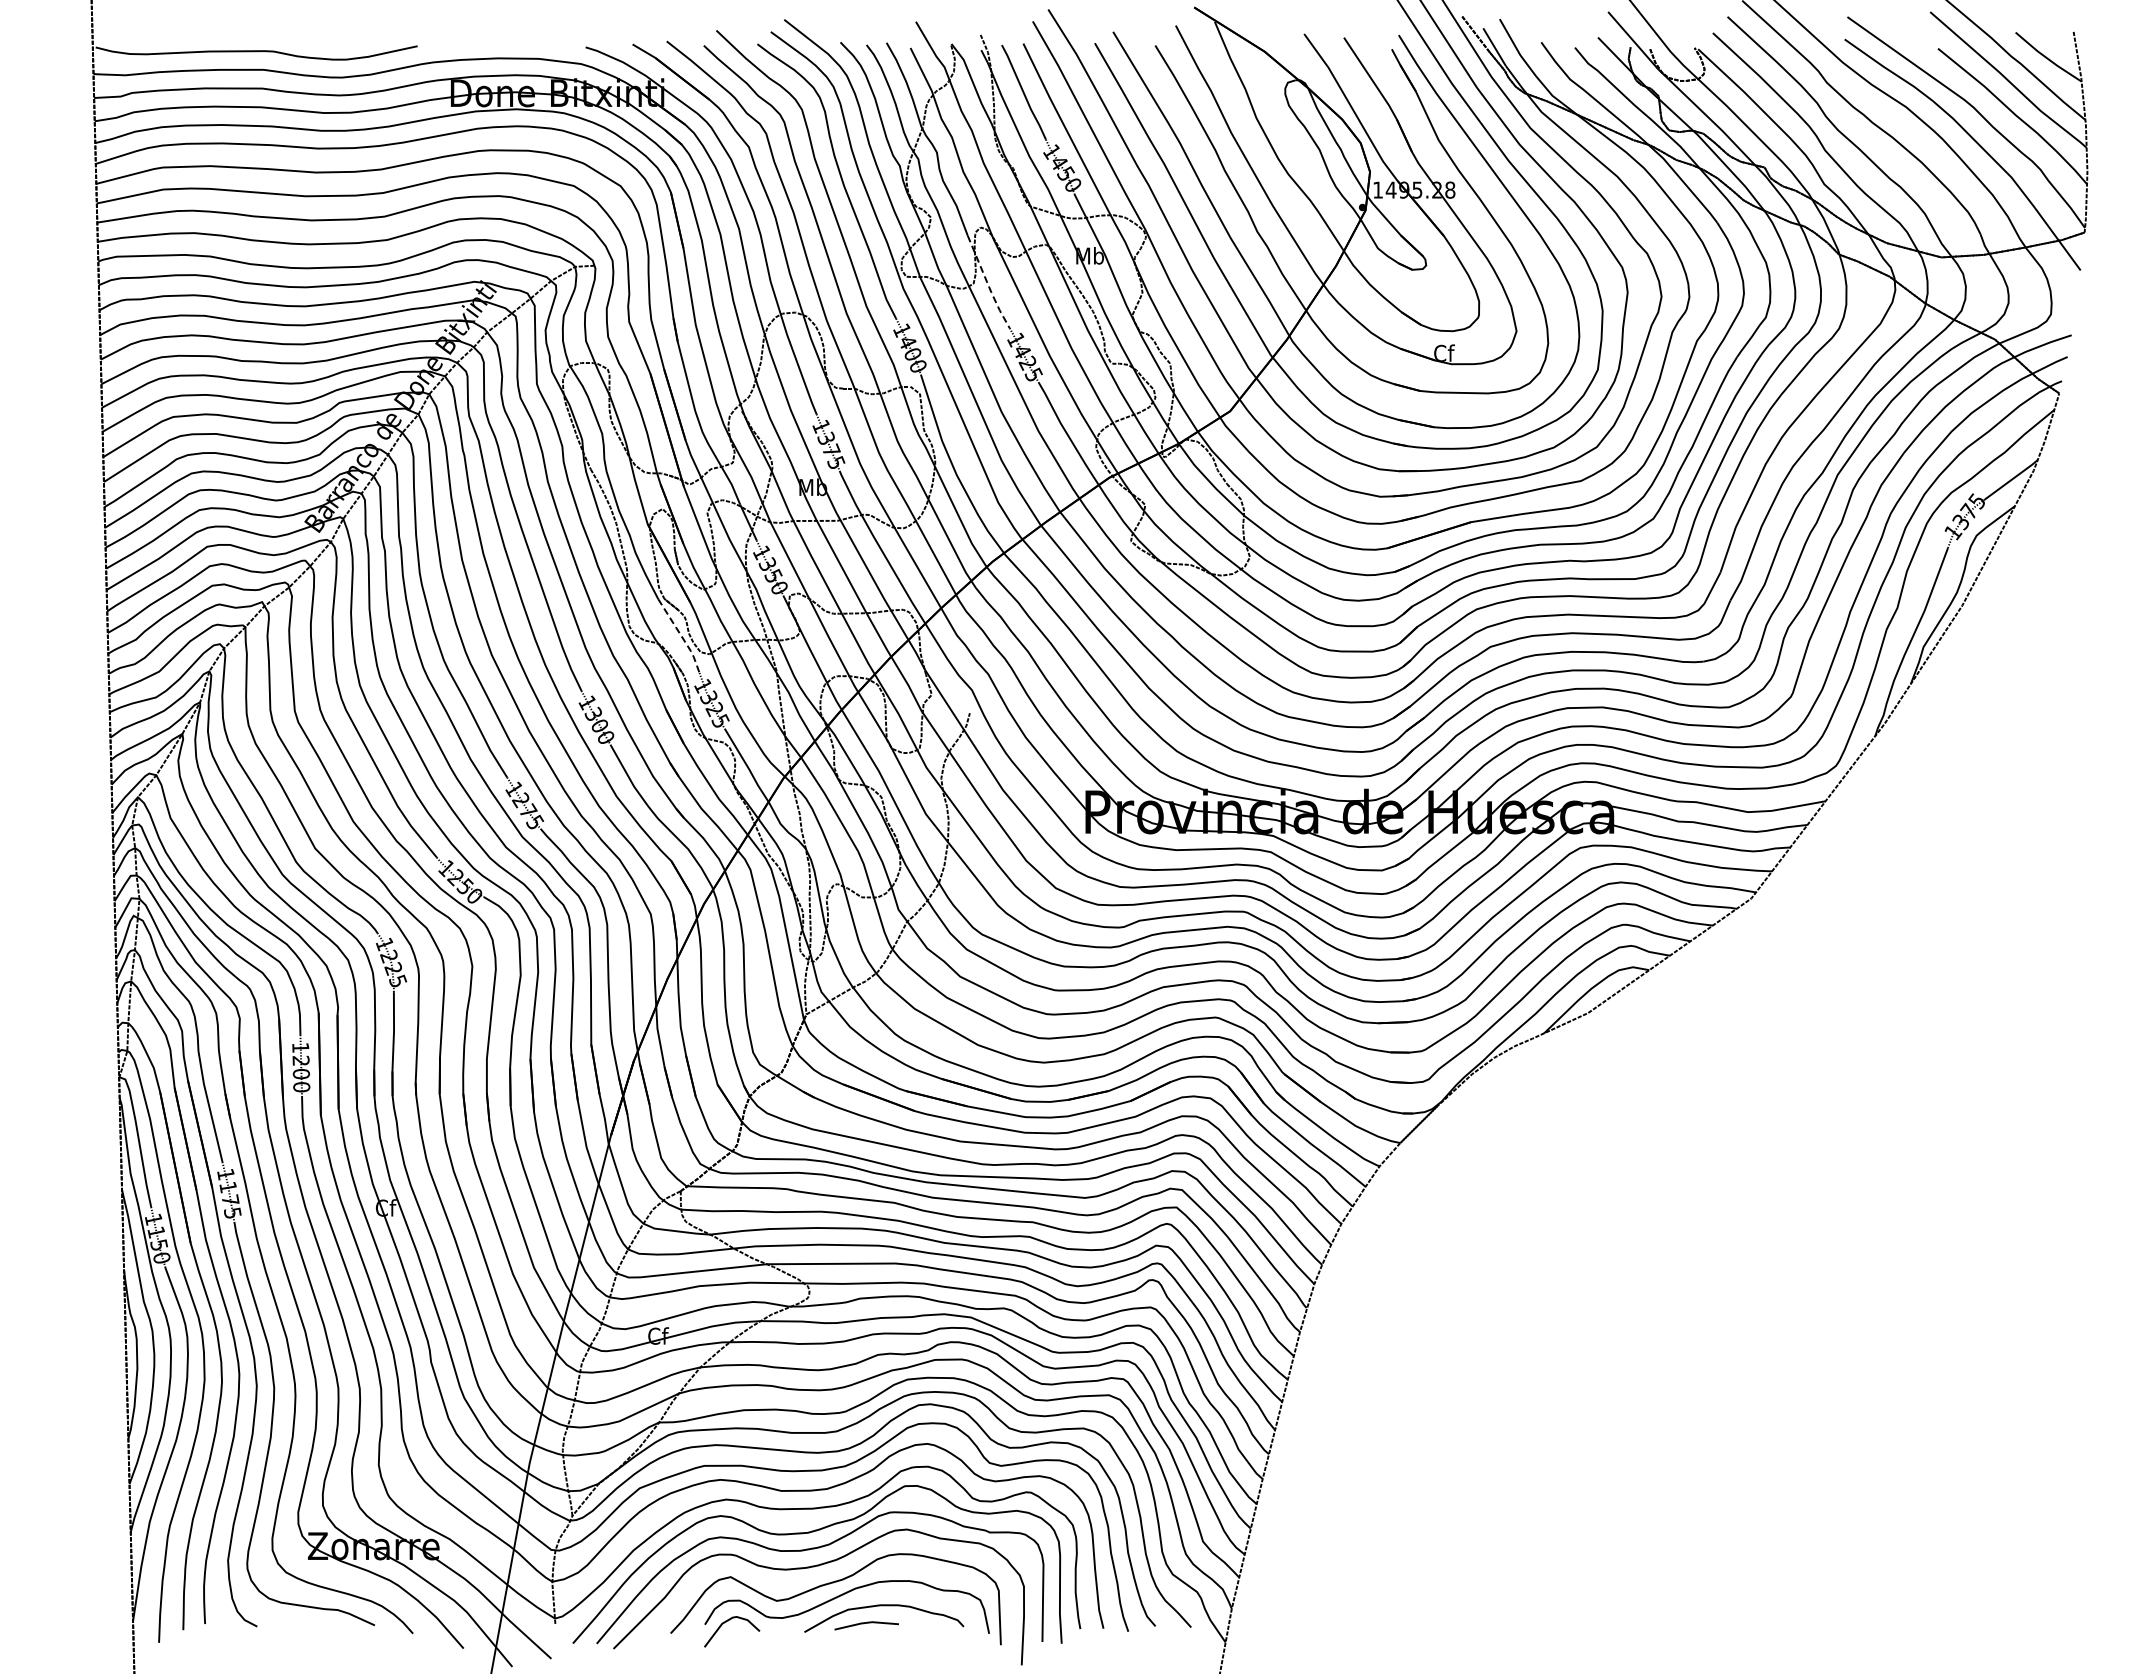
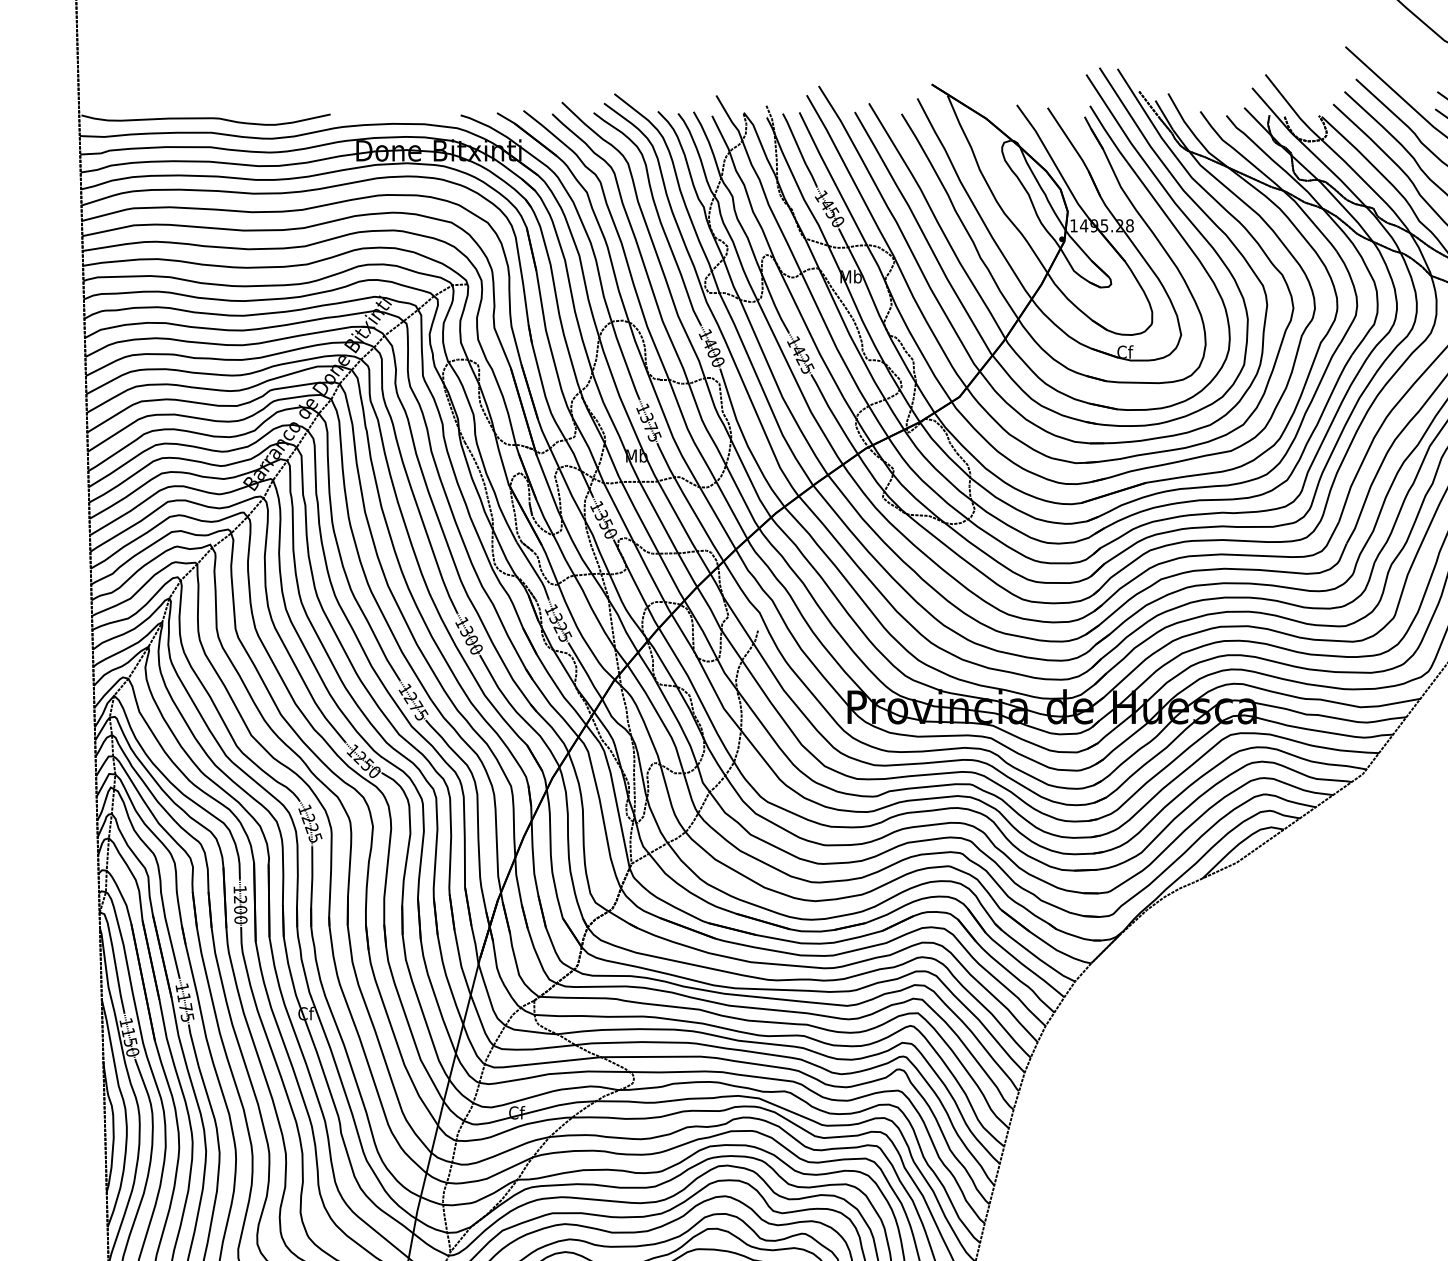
line: (987, 284) -> (771, 298), dashed -> solid
line: (681, 636) -> (534, 571), dashed -> solid

